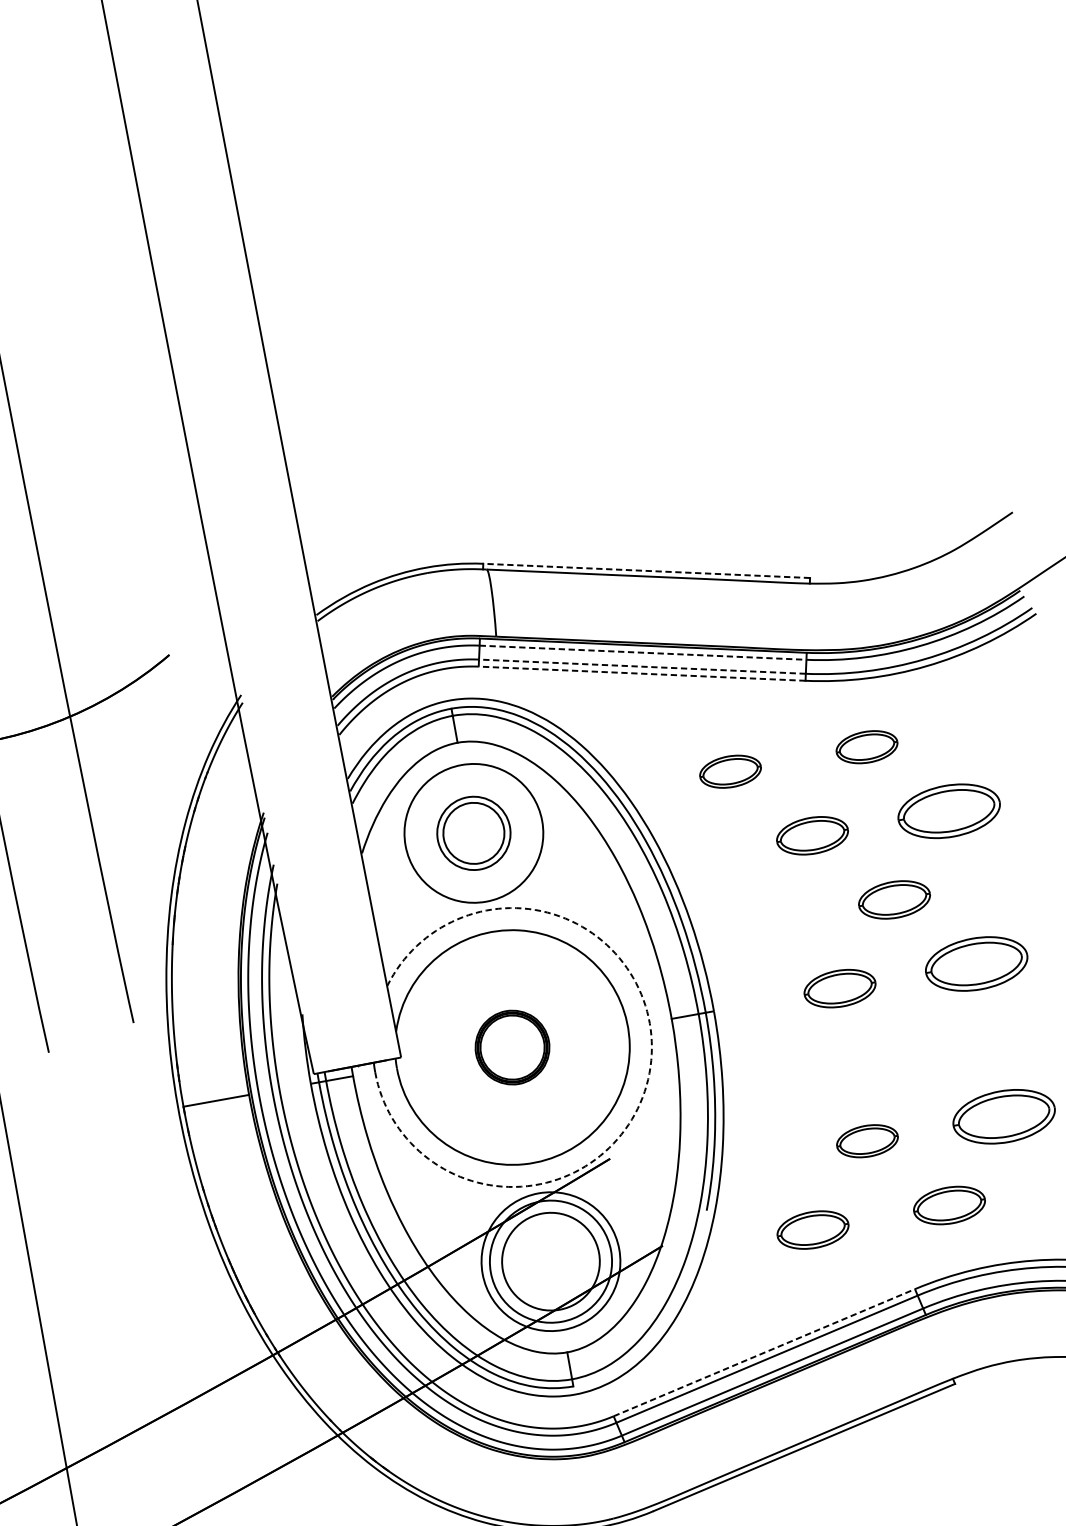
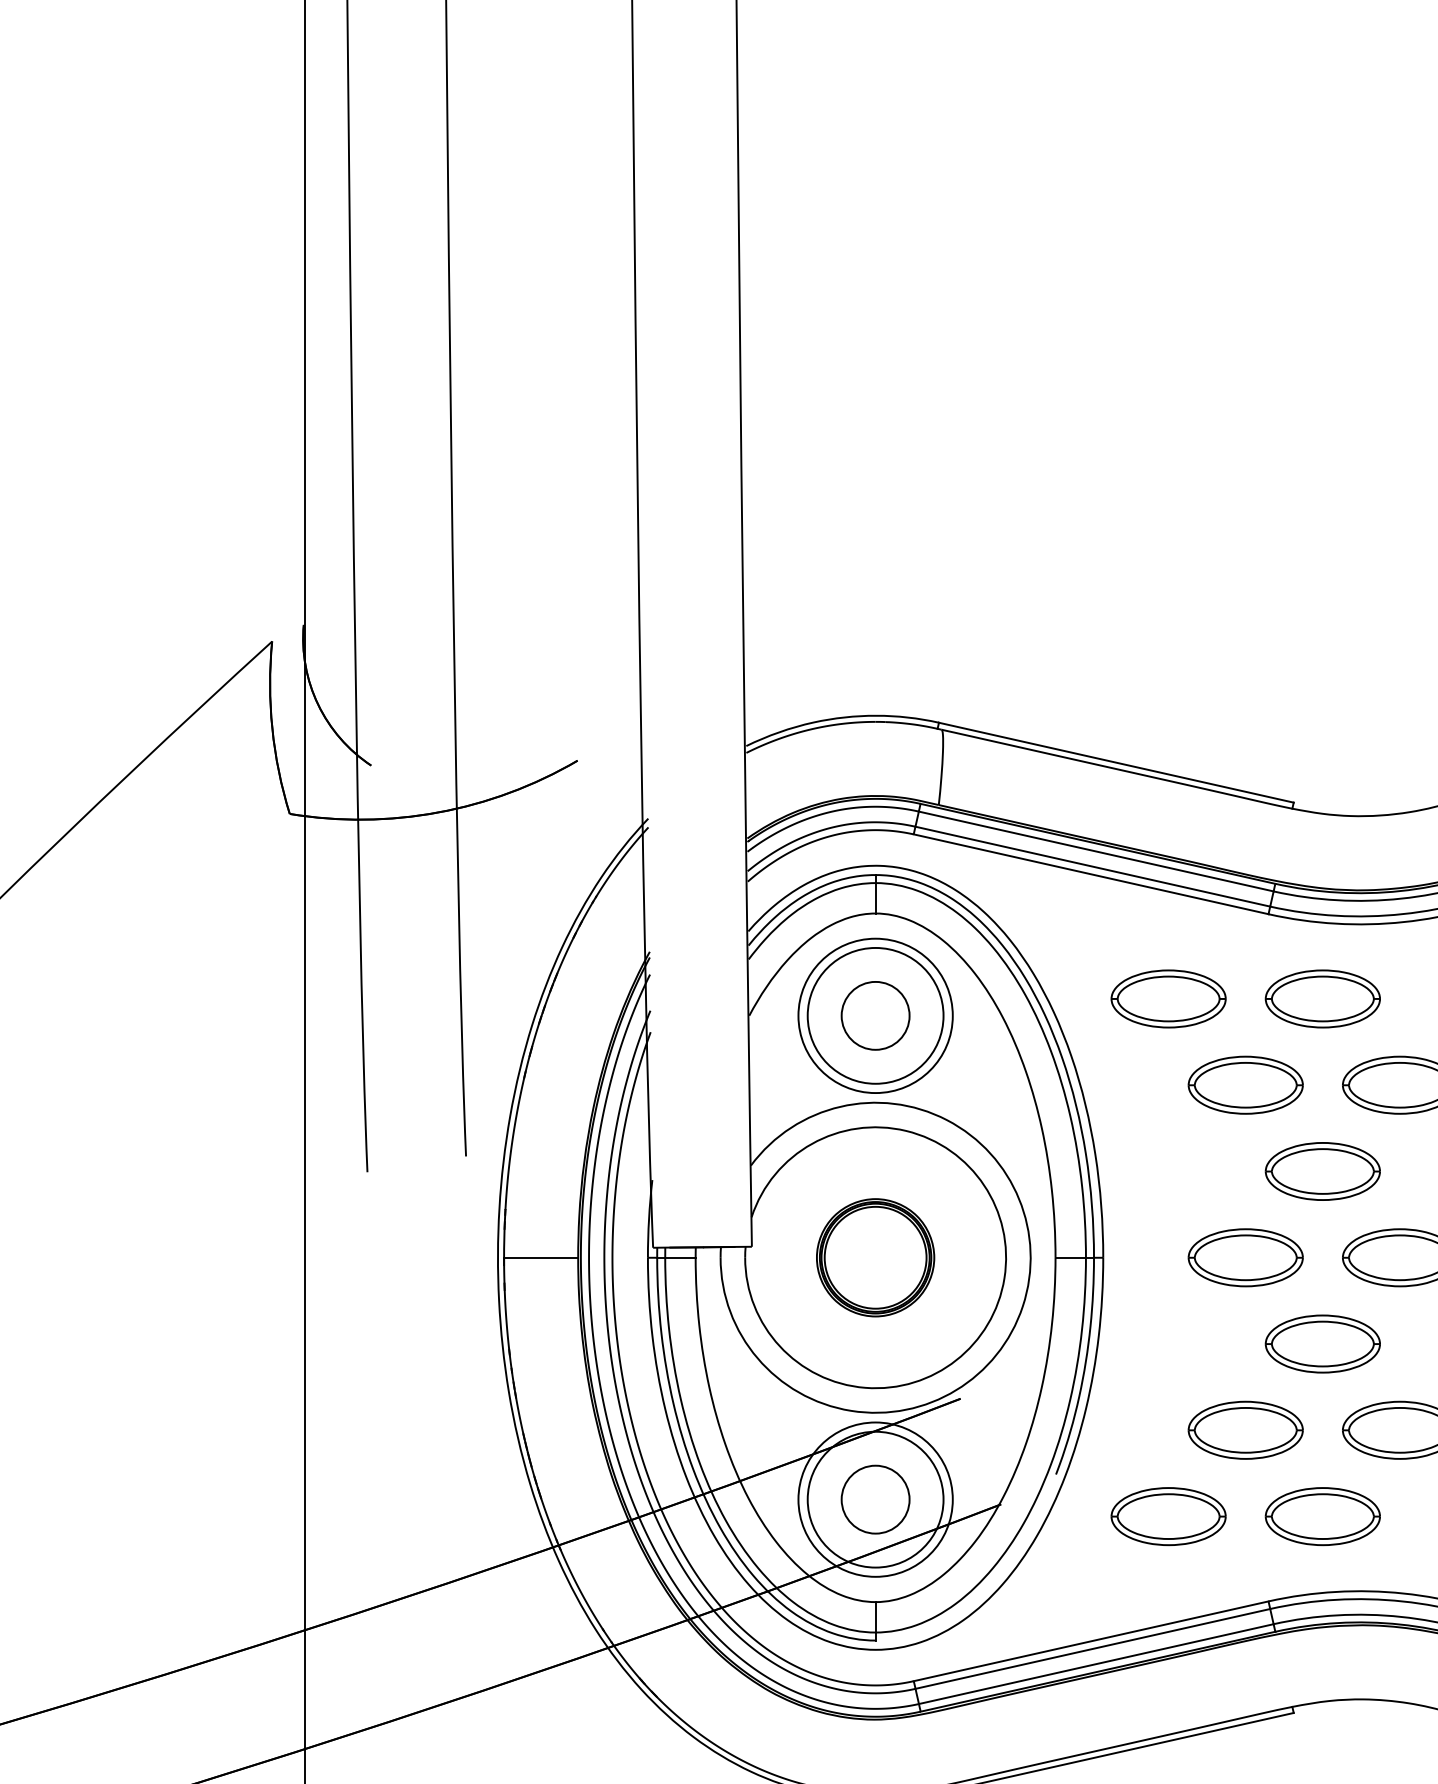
line: (646, 570) -> (1116, 762), dashed -> solid
line: (643, 652) -> (1096, 851), dashed -> solid
line: (642, 666) -> (1092, 866), dashed -> solid
line: (642, 673) -> (1091, 874), dashed -> solid
part: (866, 746) -> (1322, 998), size x1.67
part: (730, 771) -> (1168, 998), size x1.67
circle: (473, 833) -> (875, 1015), size x1.67
part: (812, 835) -> (1245, 1084), size x1.43
part: (894, 899) -> (1322, 1171), size x1.43
part: (839, 988) -> (1245, 1257), size x1.43
part: (512, 1047) -> (875, 1257), size x1.43
part: (921, 1052) -> (1322, 1343), added
arc: (650, 1067) -> (1022, 1306), dashed -> solid
part: (867, 1140) -> (1245, 1429), size x1.67
part: (949, 1205) -> (1322, 1516), size x1.43
part: (812, 1229) -> (1168, 1516), size x1.43
circle: (550, 1261) -> (875, 1499), size x0.62
line: (764, 1352) -> (1091, 1641), dashed -> solid

